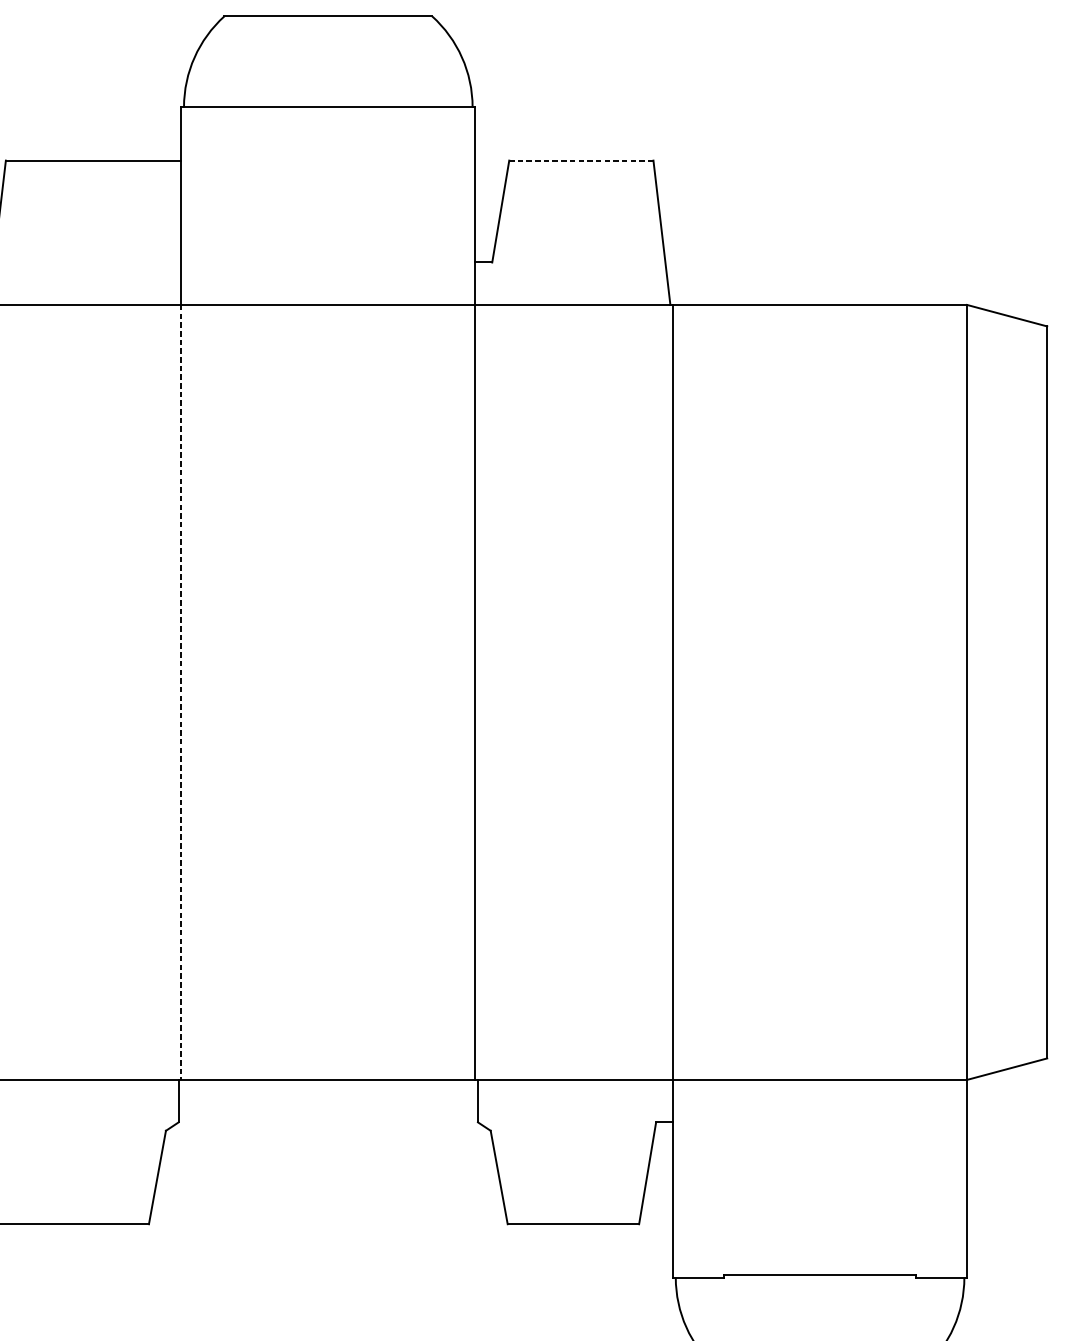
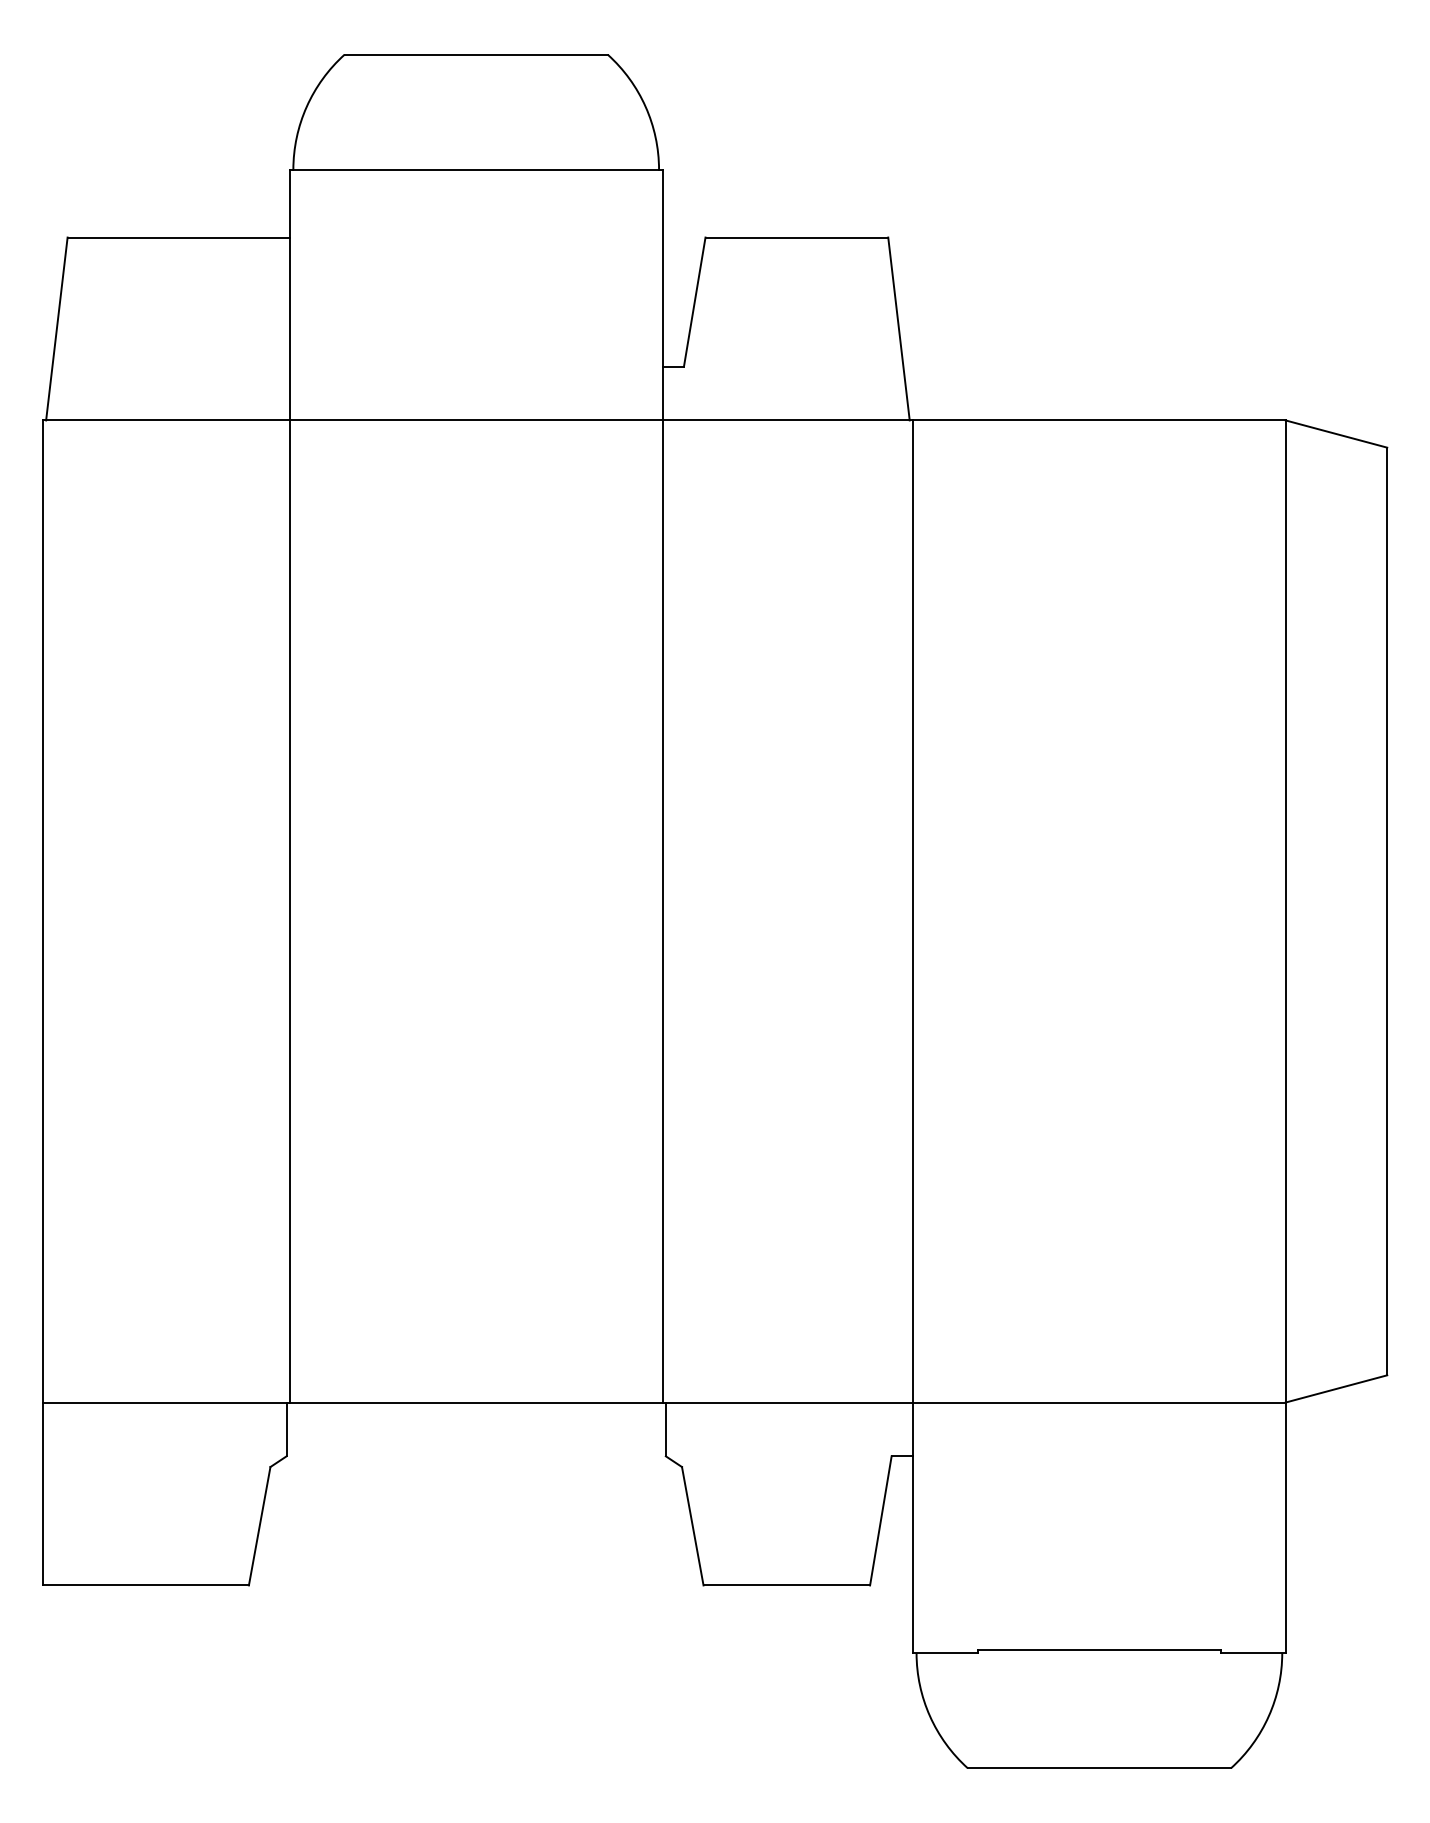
line: (581, 160) -> (796, 237), dashed -> solid
line: (180, 692) -> (289, 911), dashed -> solid

